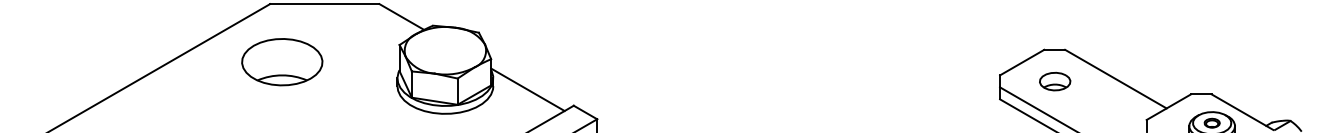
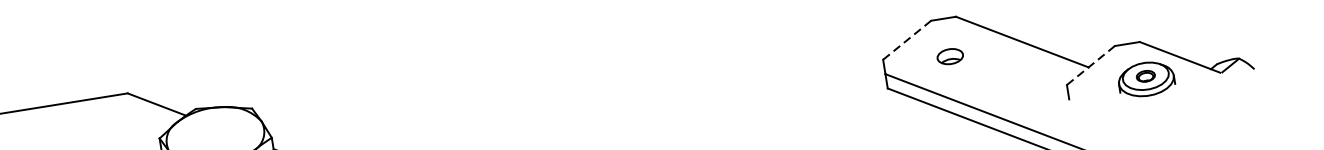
line: (1022, 62) -> (907, 40), solid -> dashed
part: (1055, 81) -> (950, 56), size x0.7
line: (1168, 107) -> (1090, 65), solid -> dashed

